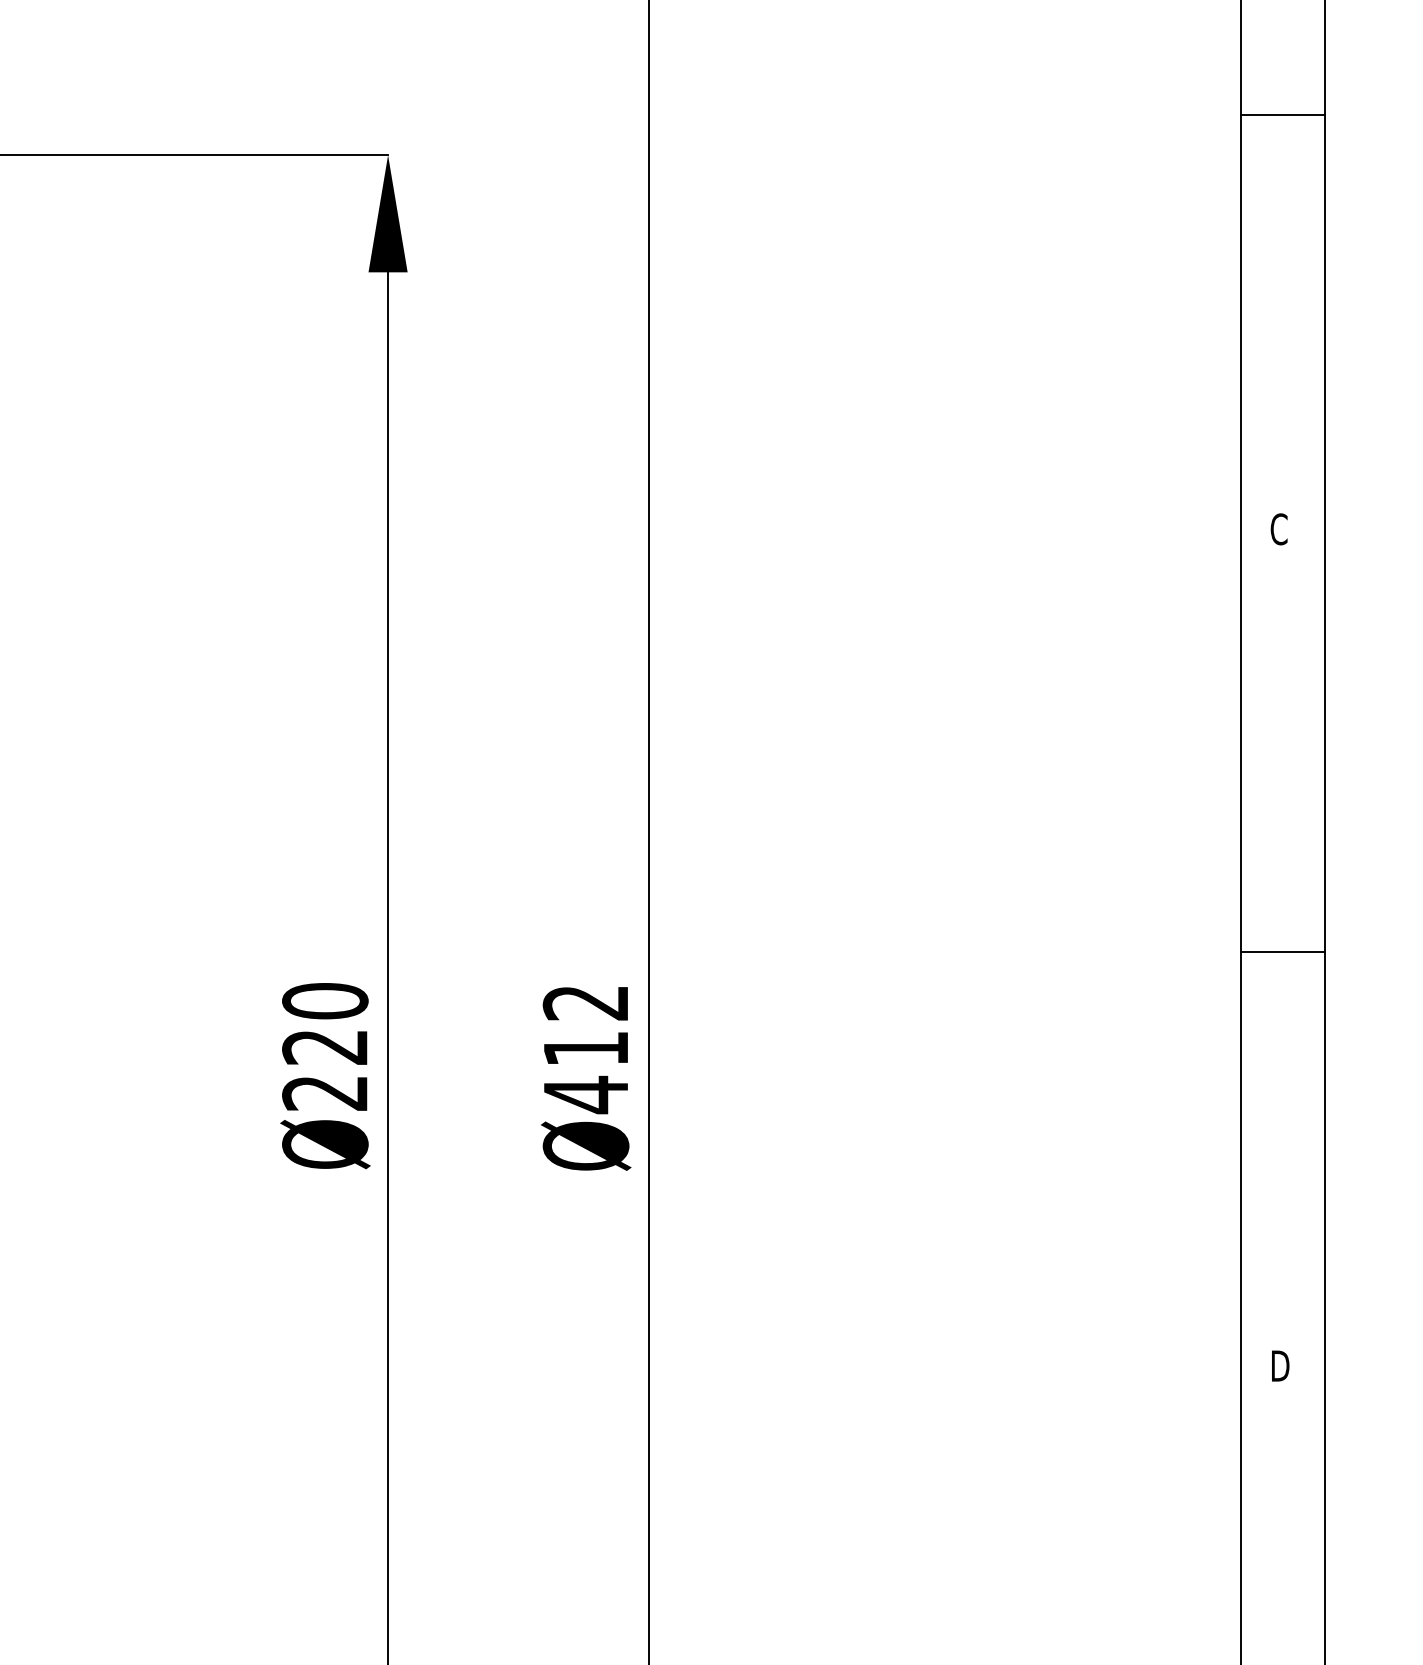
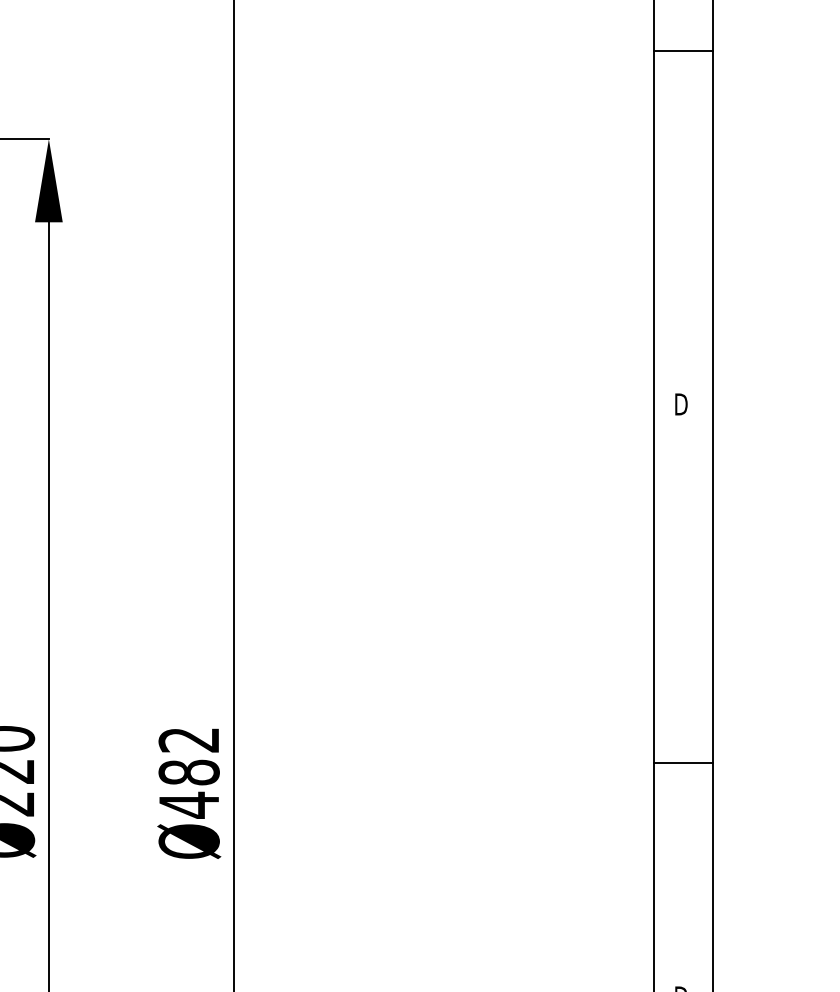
line: (1282, 115) -> (682, 50), moved
text: (1279, 529) -> (680, 404), C -> D
line: (1282, 951) -> (682, 763), moved
text: (585, 1048) -> (188, 772), Ø412 -> Ø482

